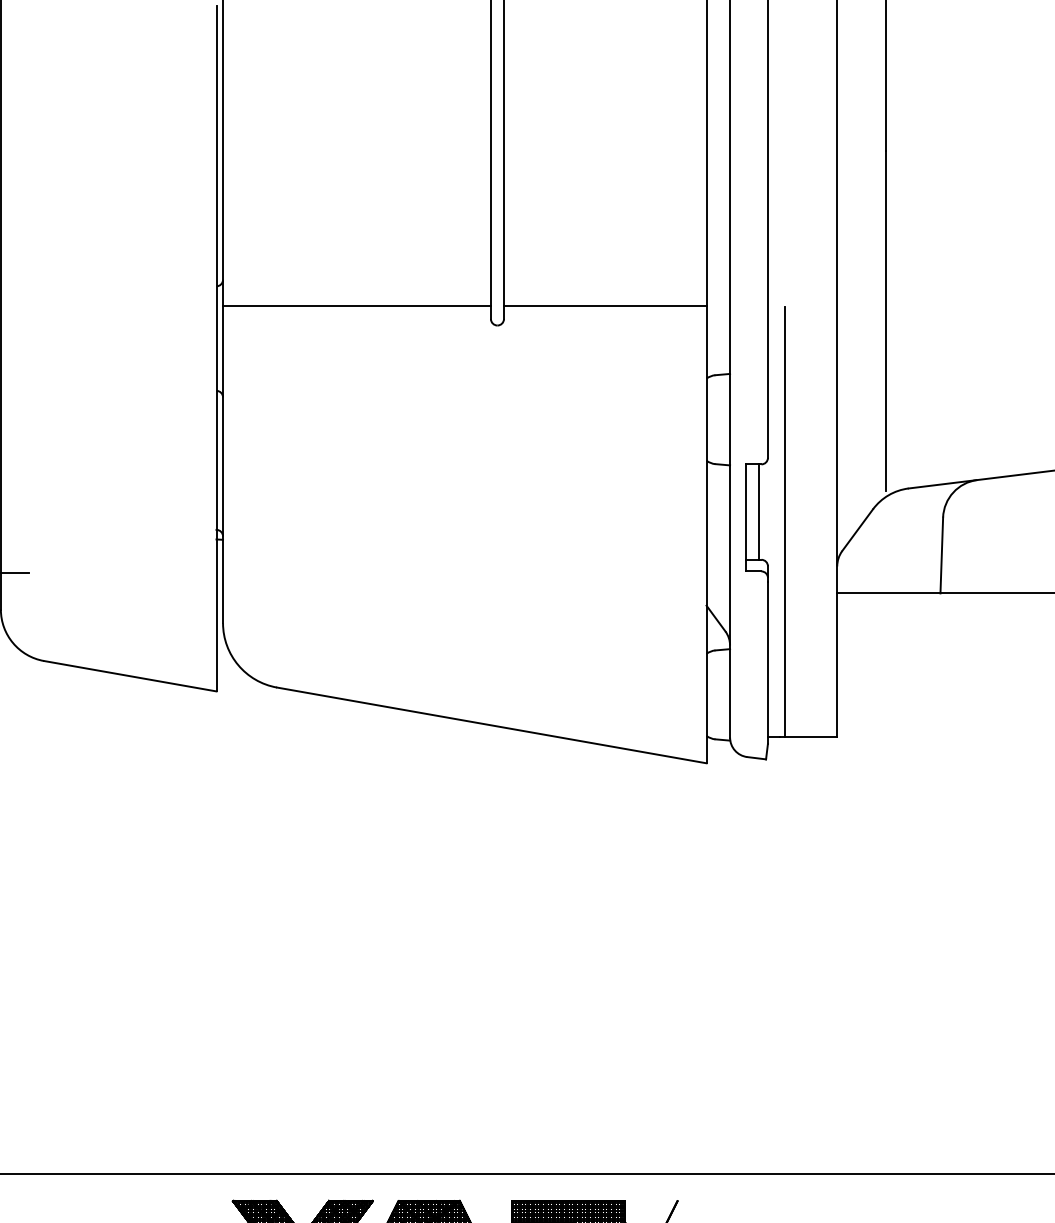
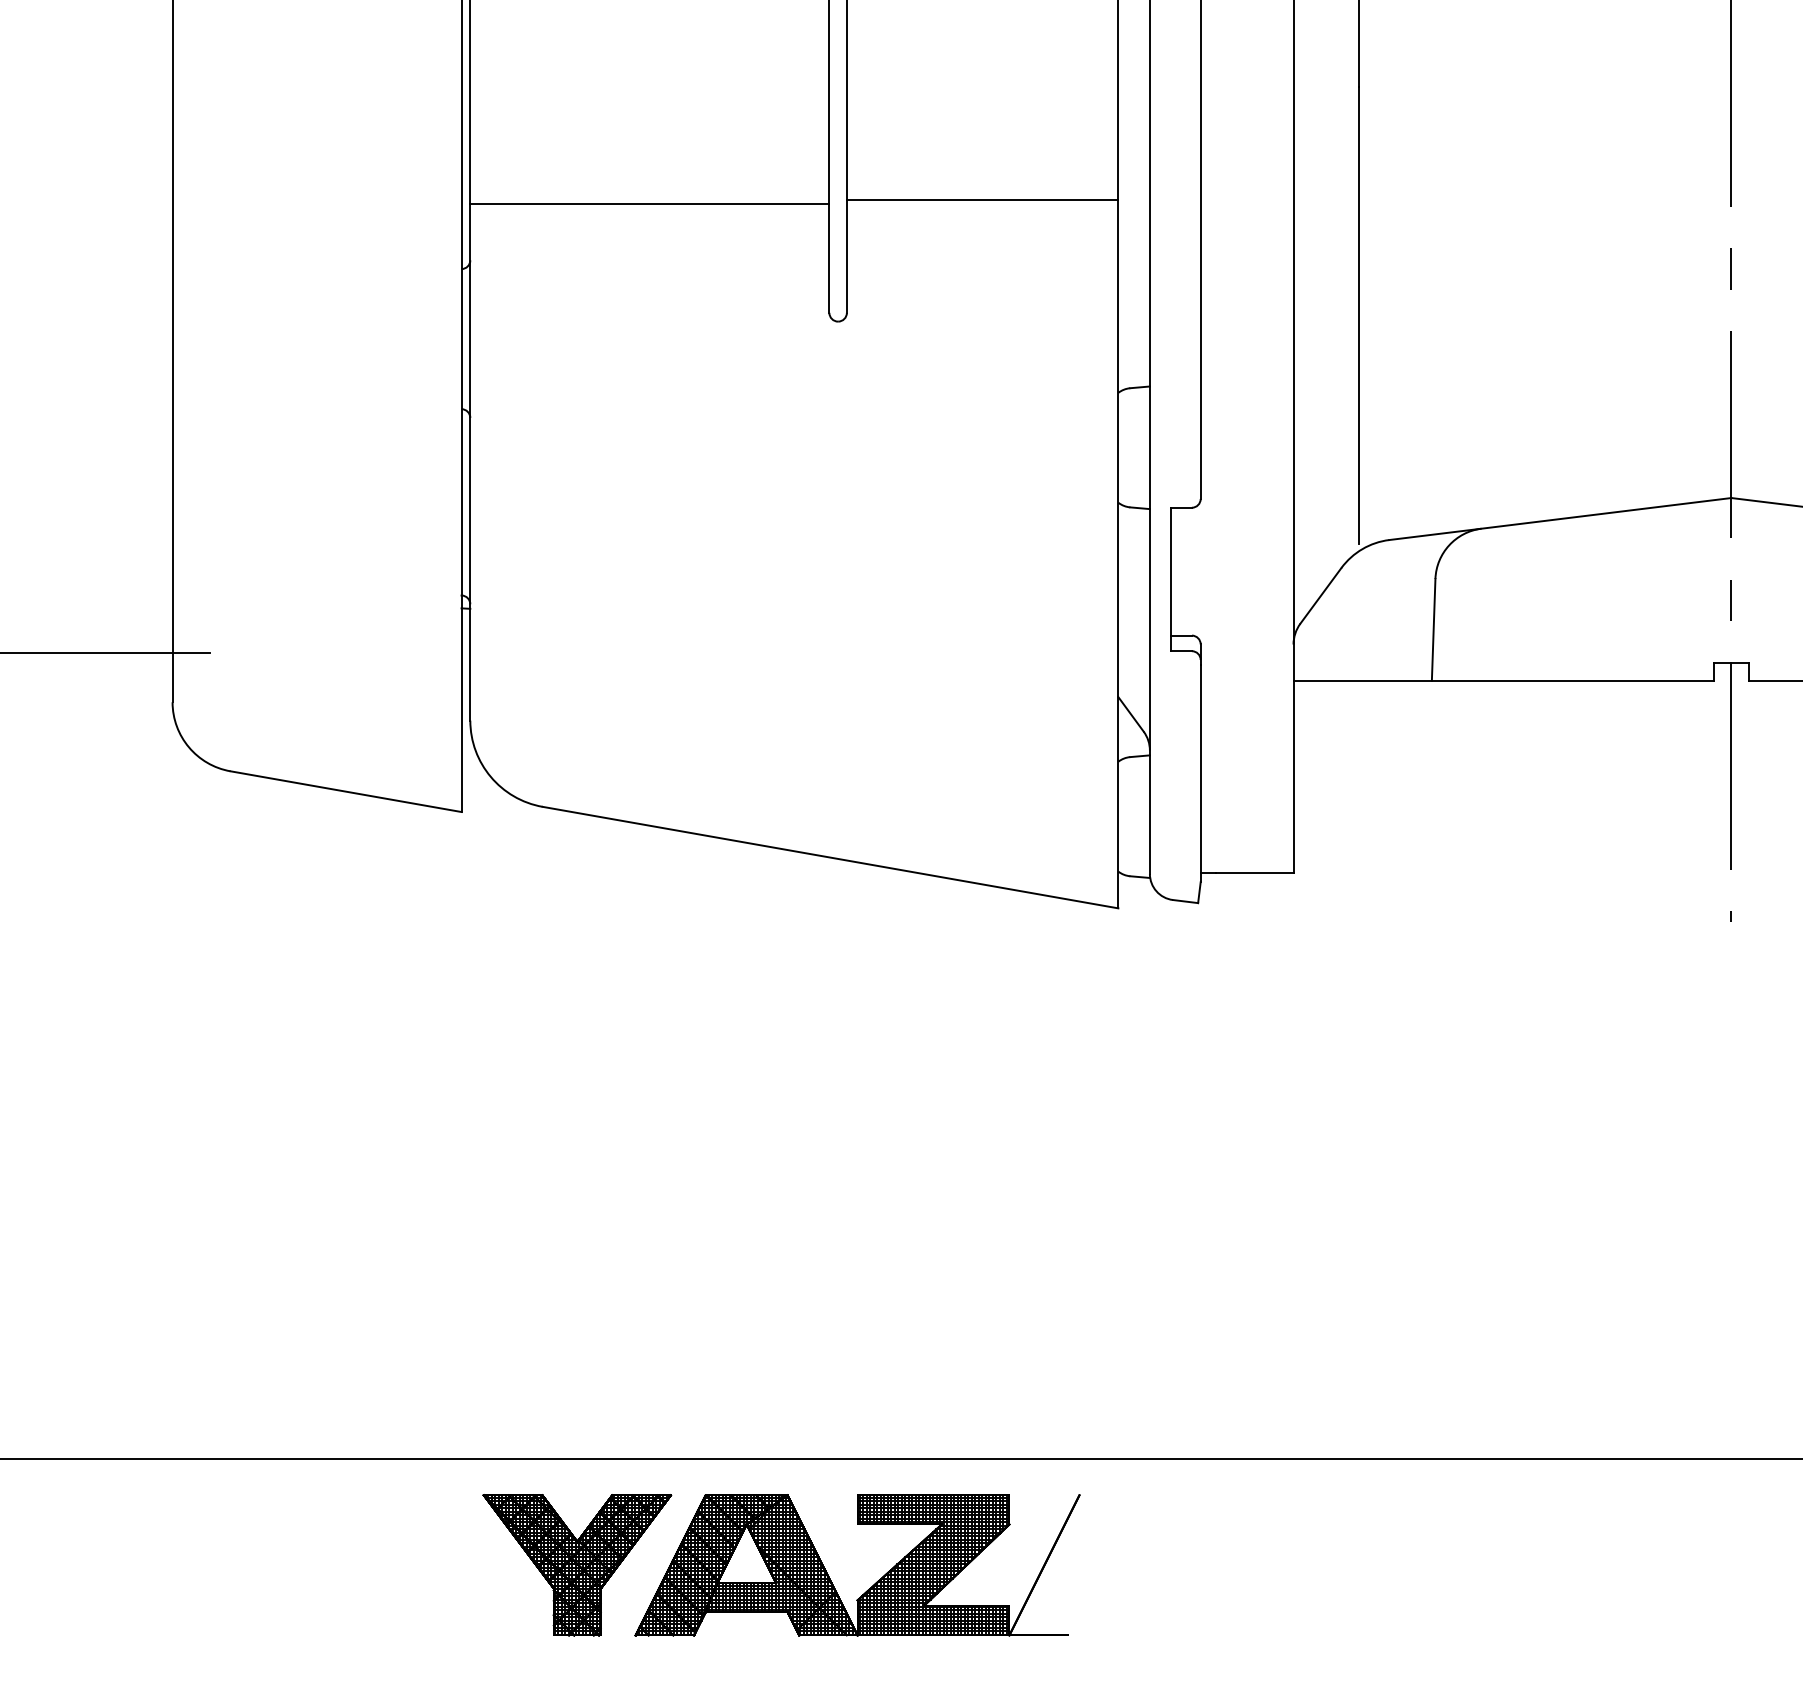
line: (356, 306) -> (649, 204), moved
line: (605, 306) -> (982, 200), moved
line: (758, 511) -> (1188, 571), removed
line: (784, 521) -> (1223, 584), removed

